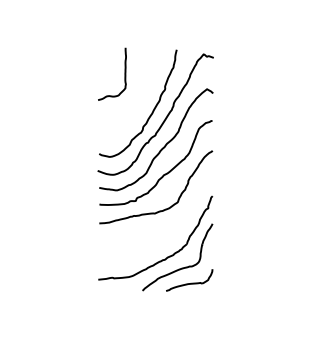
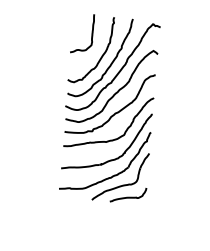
curve: (138, 103) -> (100, 57), added
part: (164, 235) -> (112, 159), added

